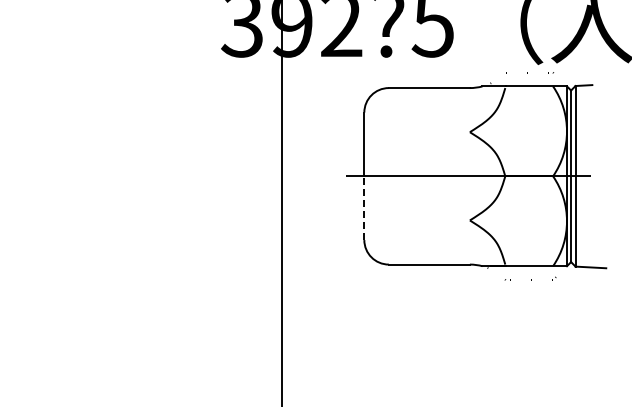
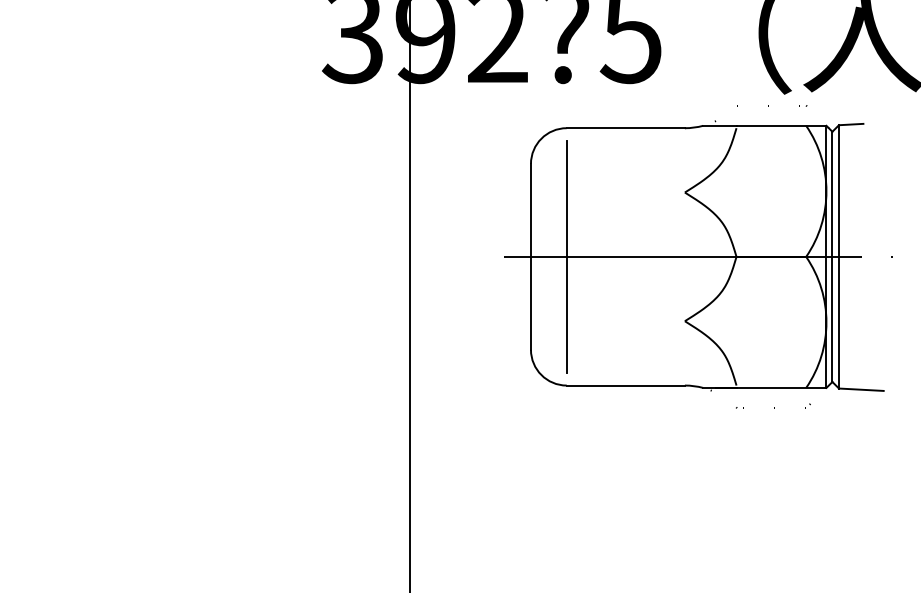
line: (388, 175) -> (566, 255), added
line: (364, 208) -> (531, 303), dashed -> solid

